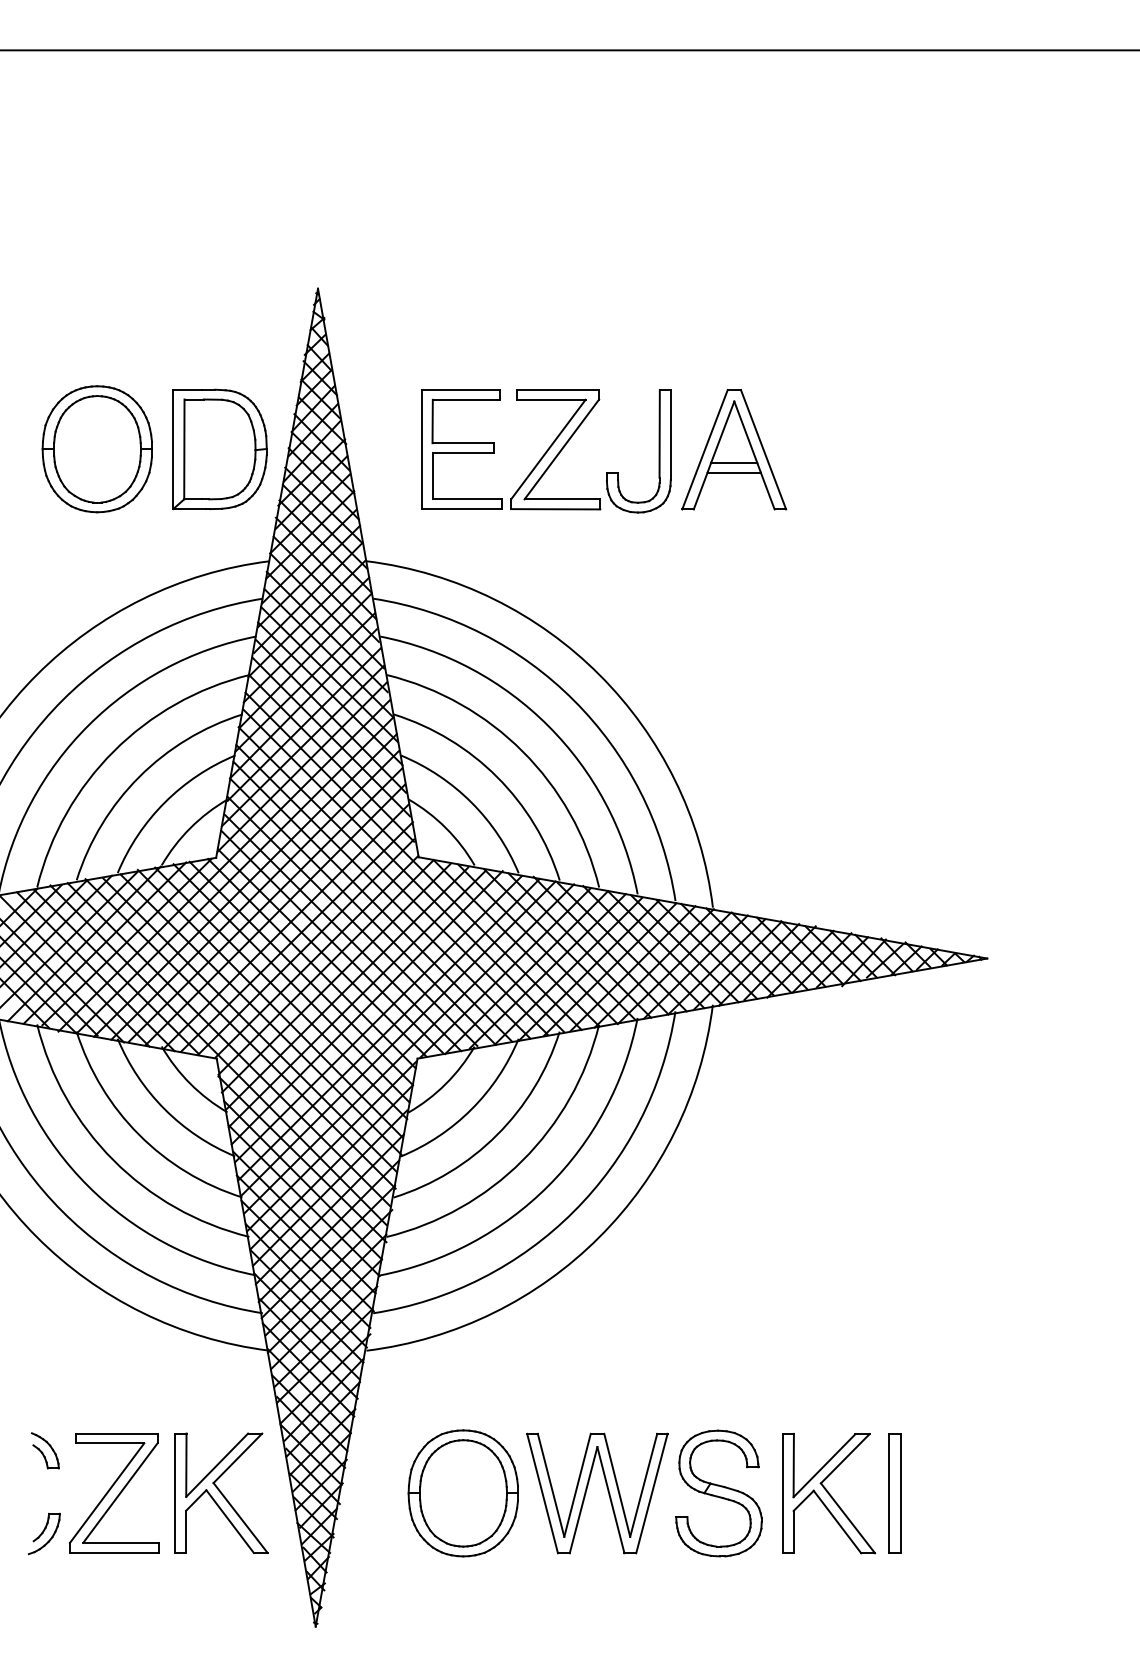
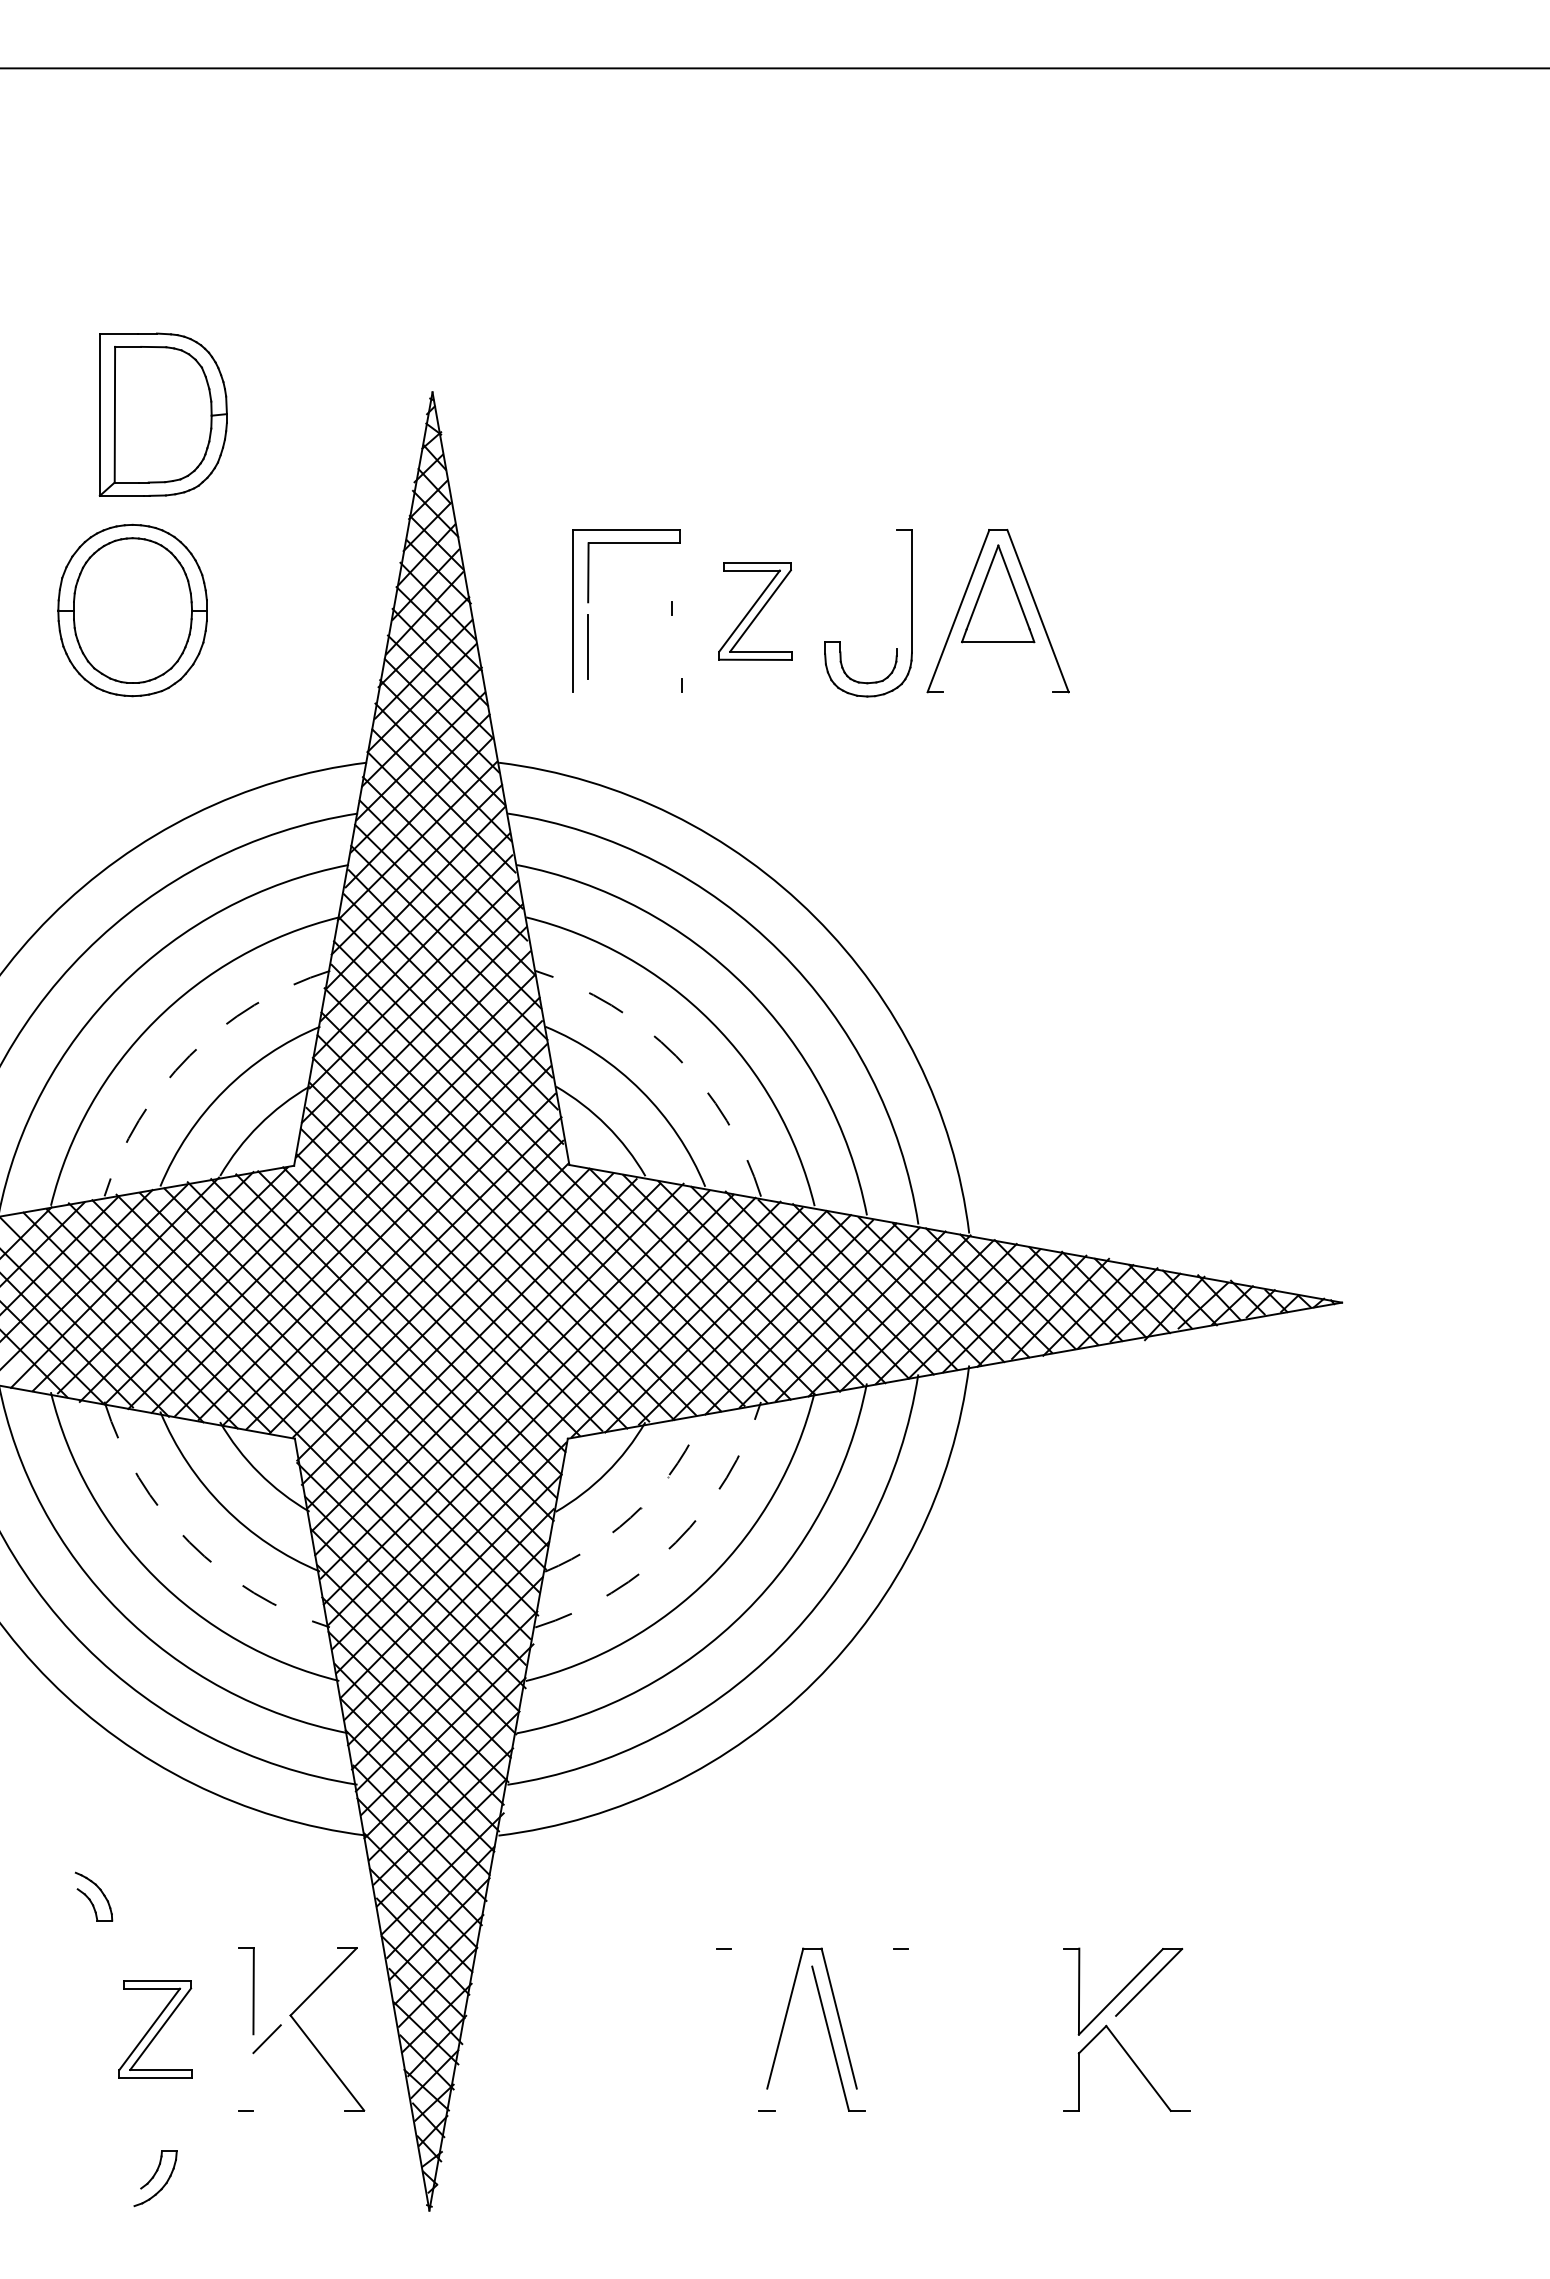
line: (659, 433) -> (896, 589), removed
line: (462, 443) -> (629, 602), removed
part: (219, 449) -> (162, 414), moved
part: (555, 449) -> (755, 611), size x0.6
line: (462, 452) -> (629, 615), removed
line: (733, 463) -> (997, 629), removed
line: (700, 491) -> (952, 667), removed
line: (767, 491) -> (1043, 667), removed
line: (467, 499) -> (635, 678), removed
line: (461, 508) -> (627, 691), removed
arc: (139, 776) -> (189, 1055), solid -> dashed
arc: (497, 777) -> (676, 1056), solid -> dashed
arc: (471, 1109) -> (641, 1507), solid -> dashed
arc: (139, 1135) -> (189, 1542), solid -> dashed
arc: (496, 1135) -> (675, 1542), solid -> dashed
part: (45, 1450) -> (93, 1896), moved
line: (217, 1465) -> (295, 1991), removed
line: (551, 1485) -> (749, 2018), removed
line: (643, 1485) -> (874, 2018), removed
part: (114, 1493) -> (155, 2029), size x0.6
line: (175, 1493) -> (238, 2029), removed
part: (462, 1493) -> (629, 2029), removed
line: (542, 1493) -> (737, 2029), removed
line: (652, 1493) -> (886, 2029), removed
part: (718, 1493) -> (977, 2029), removed
line: (783, 1493) -> (1064, 2029), removed
part: (894, 1493) -> (1216, 2029), removed
line: (583, 1499) -> (793, 2038), removed
line: (847, 1517) -> (1152, 2062), removed
line: (229, 1521) -> (312, 2067), removed
line: (186, 1531) -> (253, 2081), removed
part: (44, 1533) -> (155, 2178), moved

